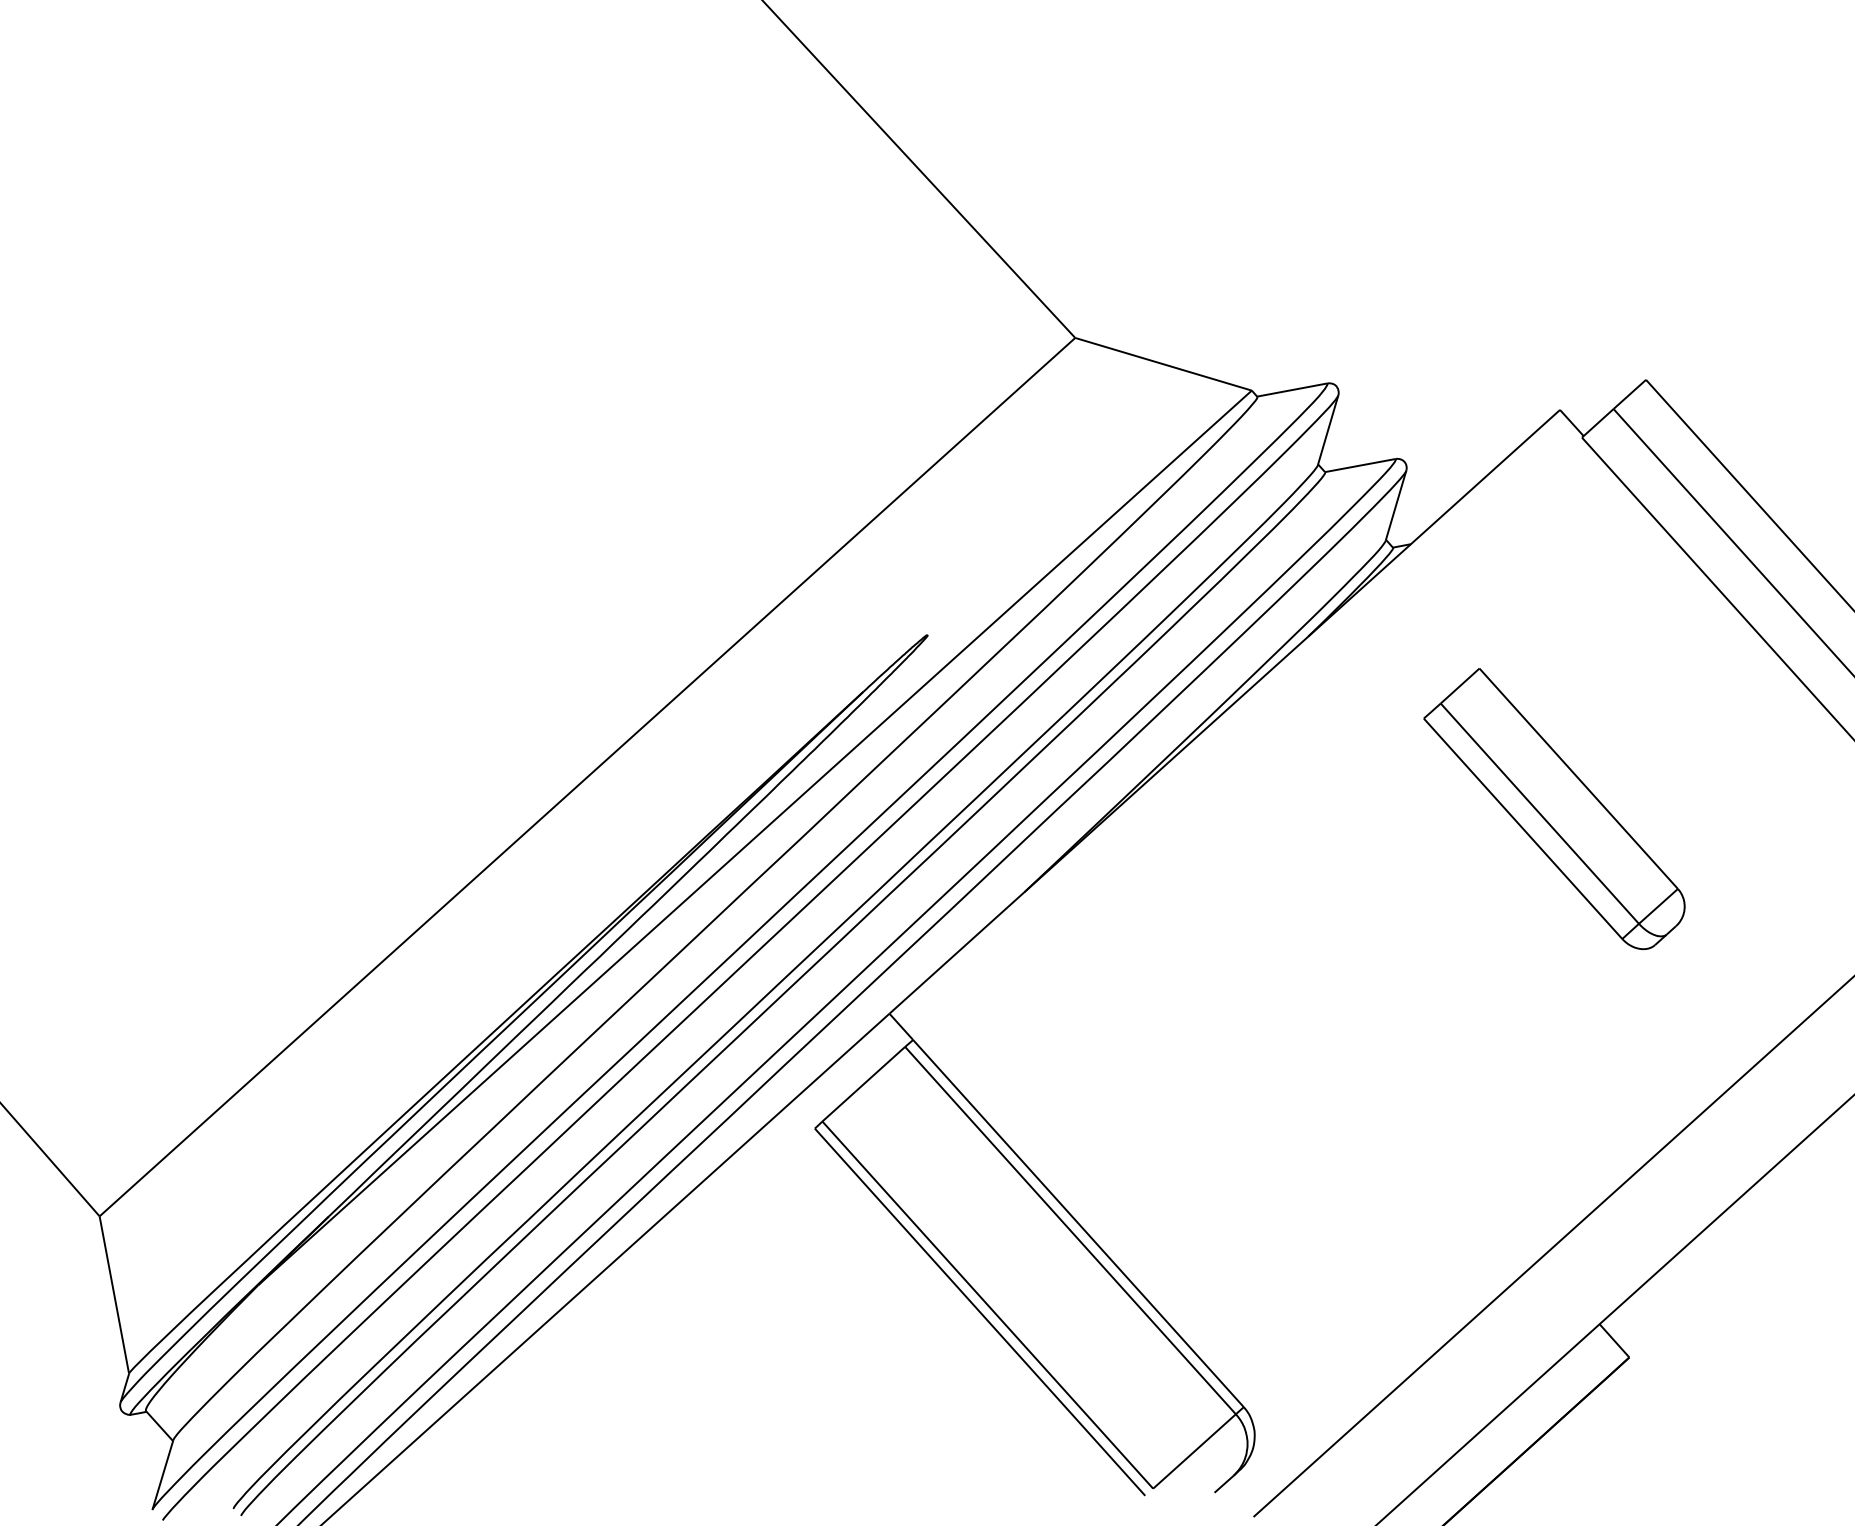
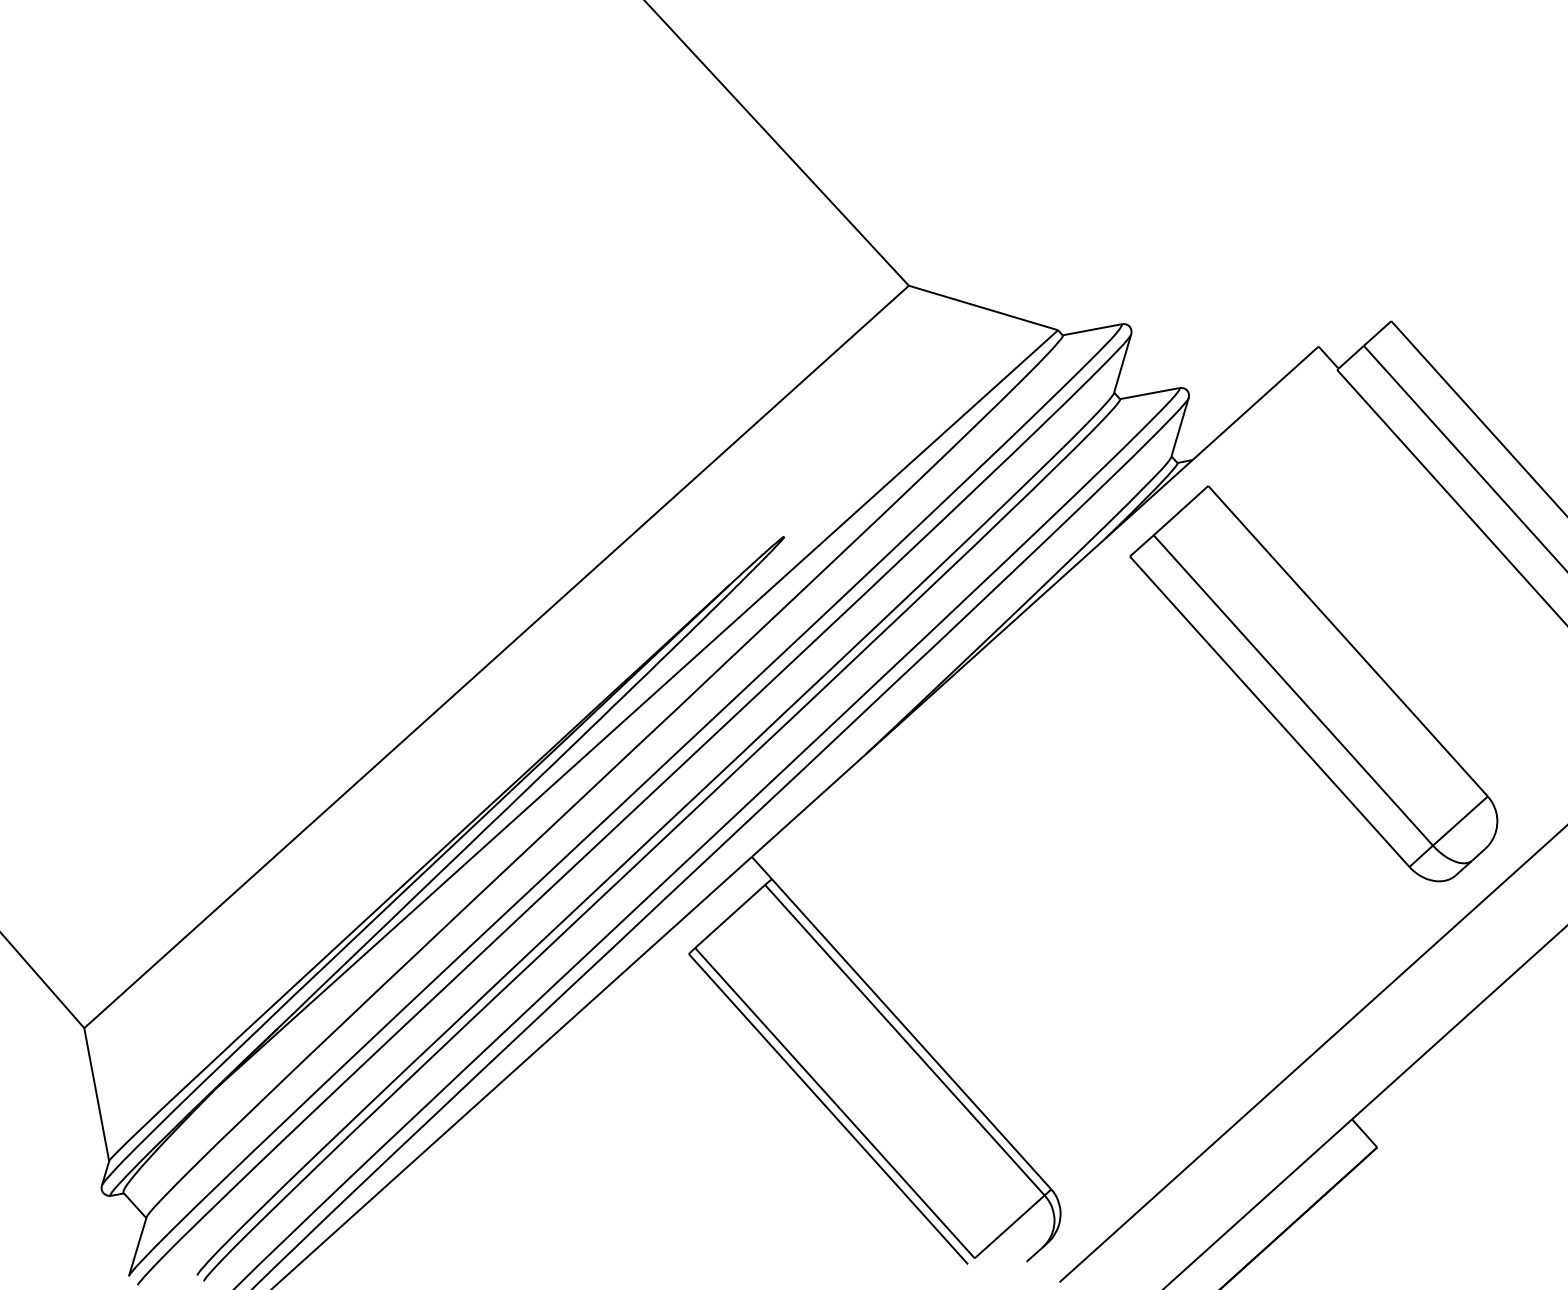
part: (1554, 808) -> (1313, 683), size x1.67

